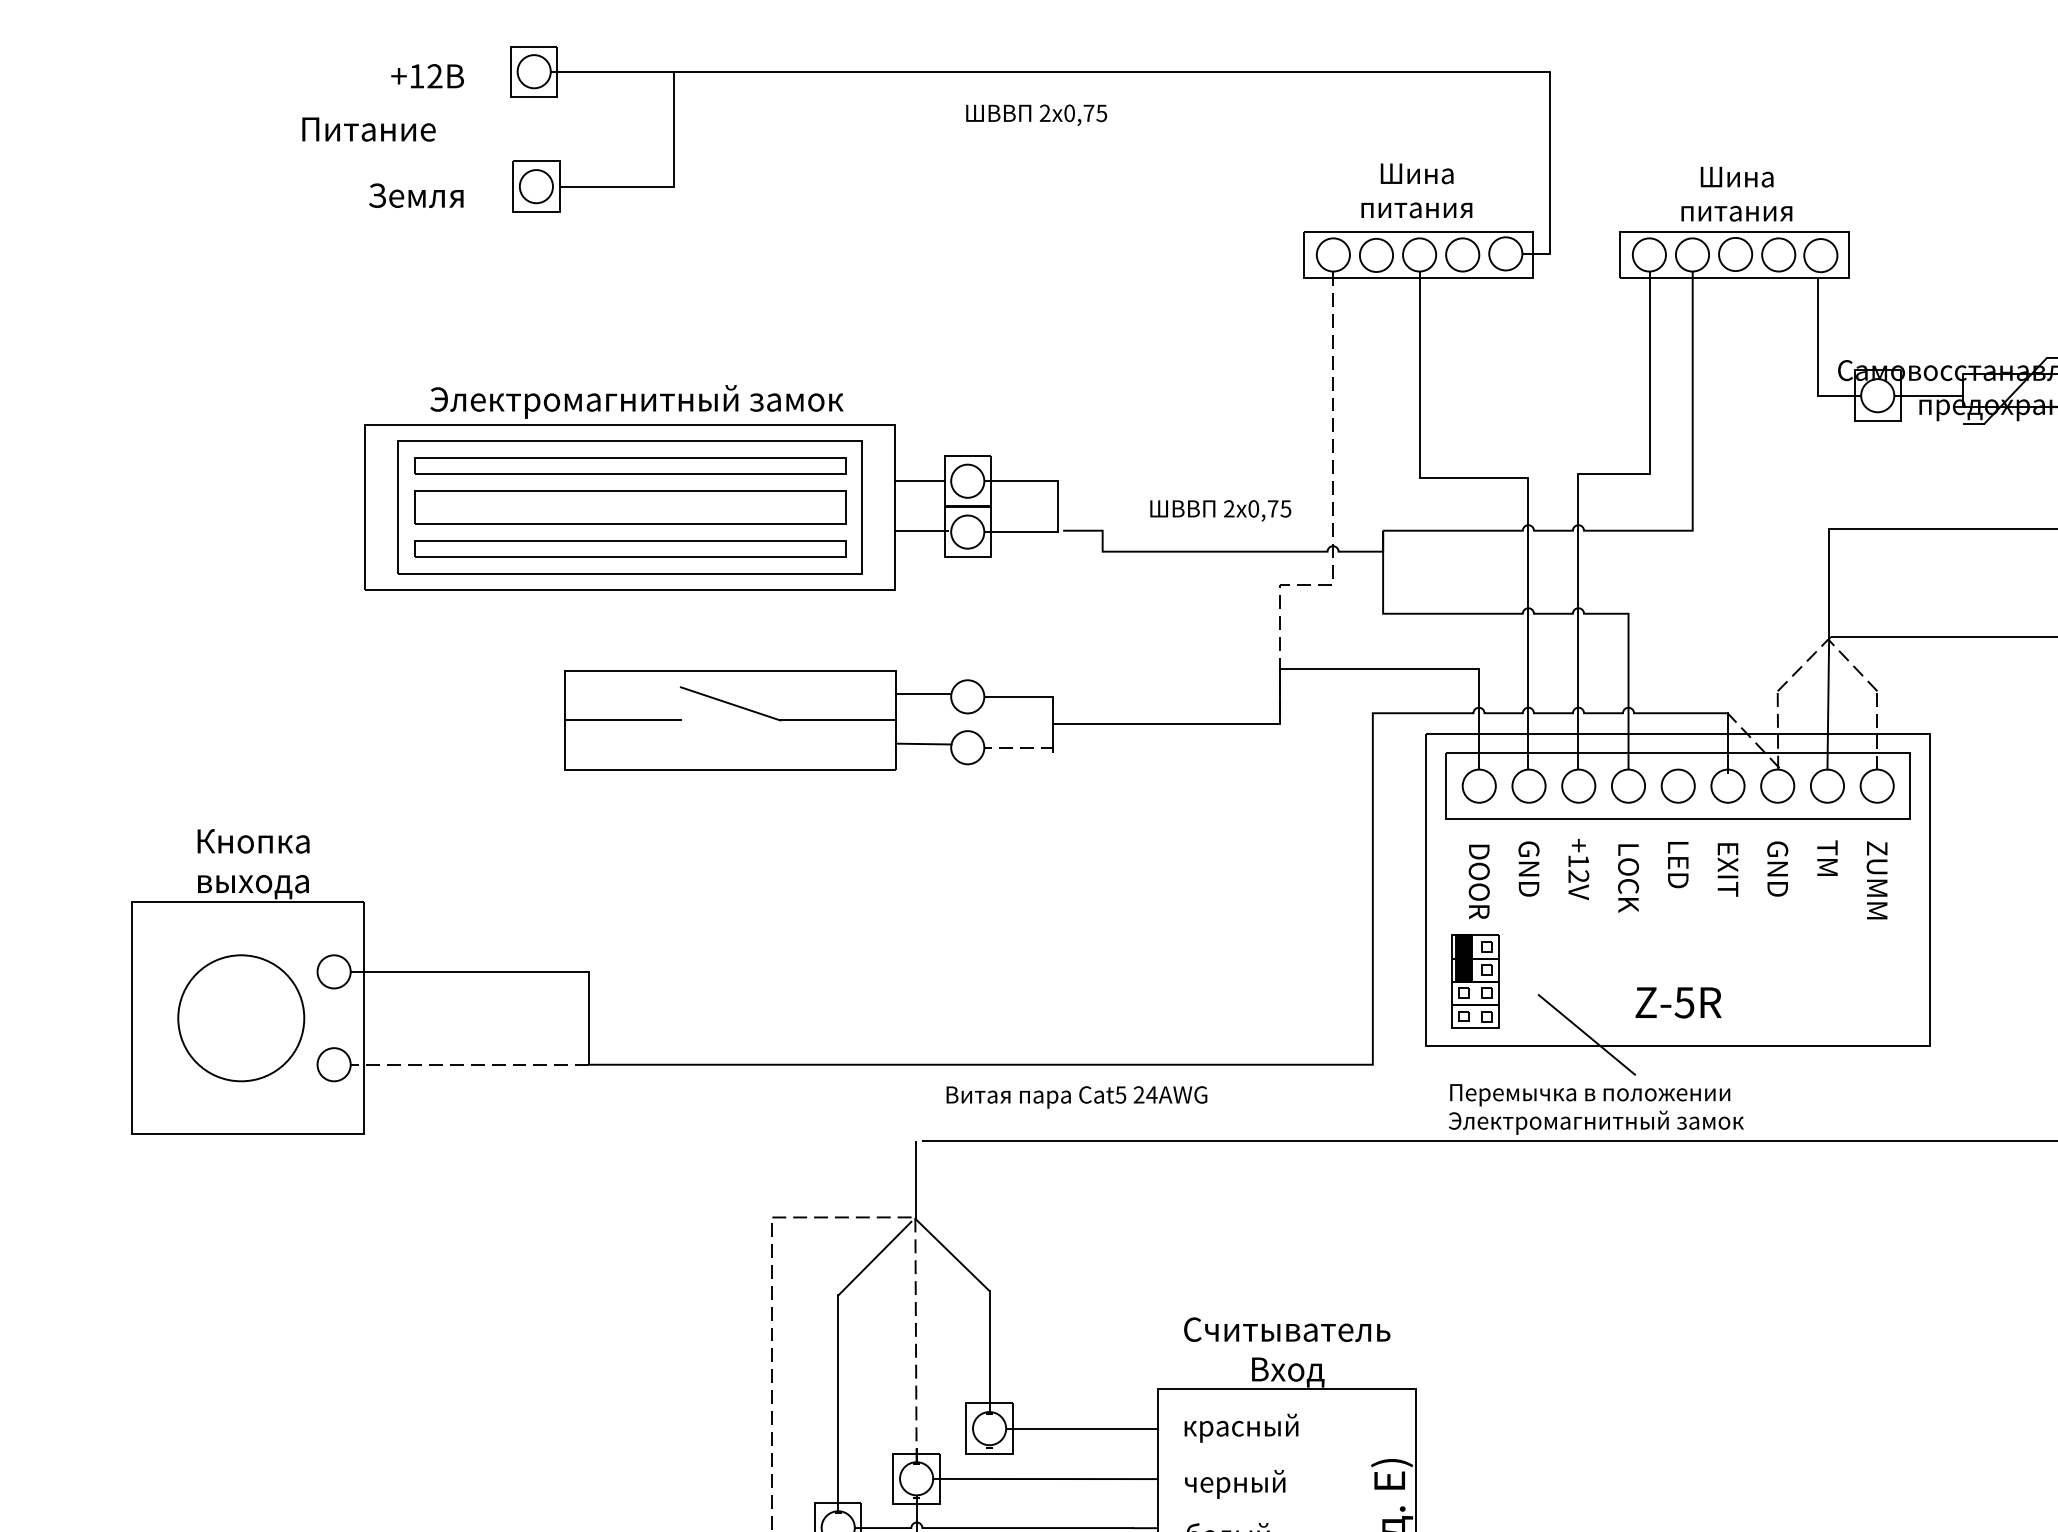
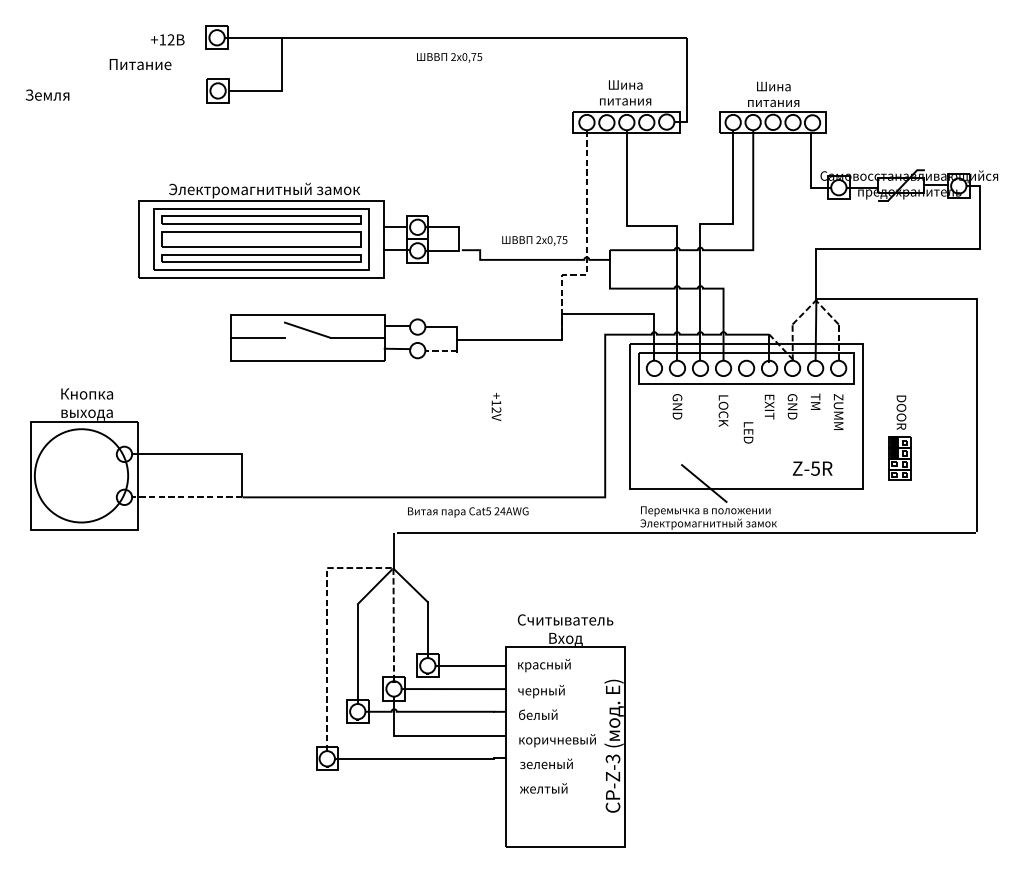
text: (416, 194) -> (47, 94), moved
text: (1678, 864) -> (748, 432), moved
text: (1578, 868) -> (496, 406), moved
part: (1475, 935) -> (899, 437), moved
text: (1678, 1002) -> (812, 468), moved
circle: (241, 1017) -> (81, 475), size x1.6

